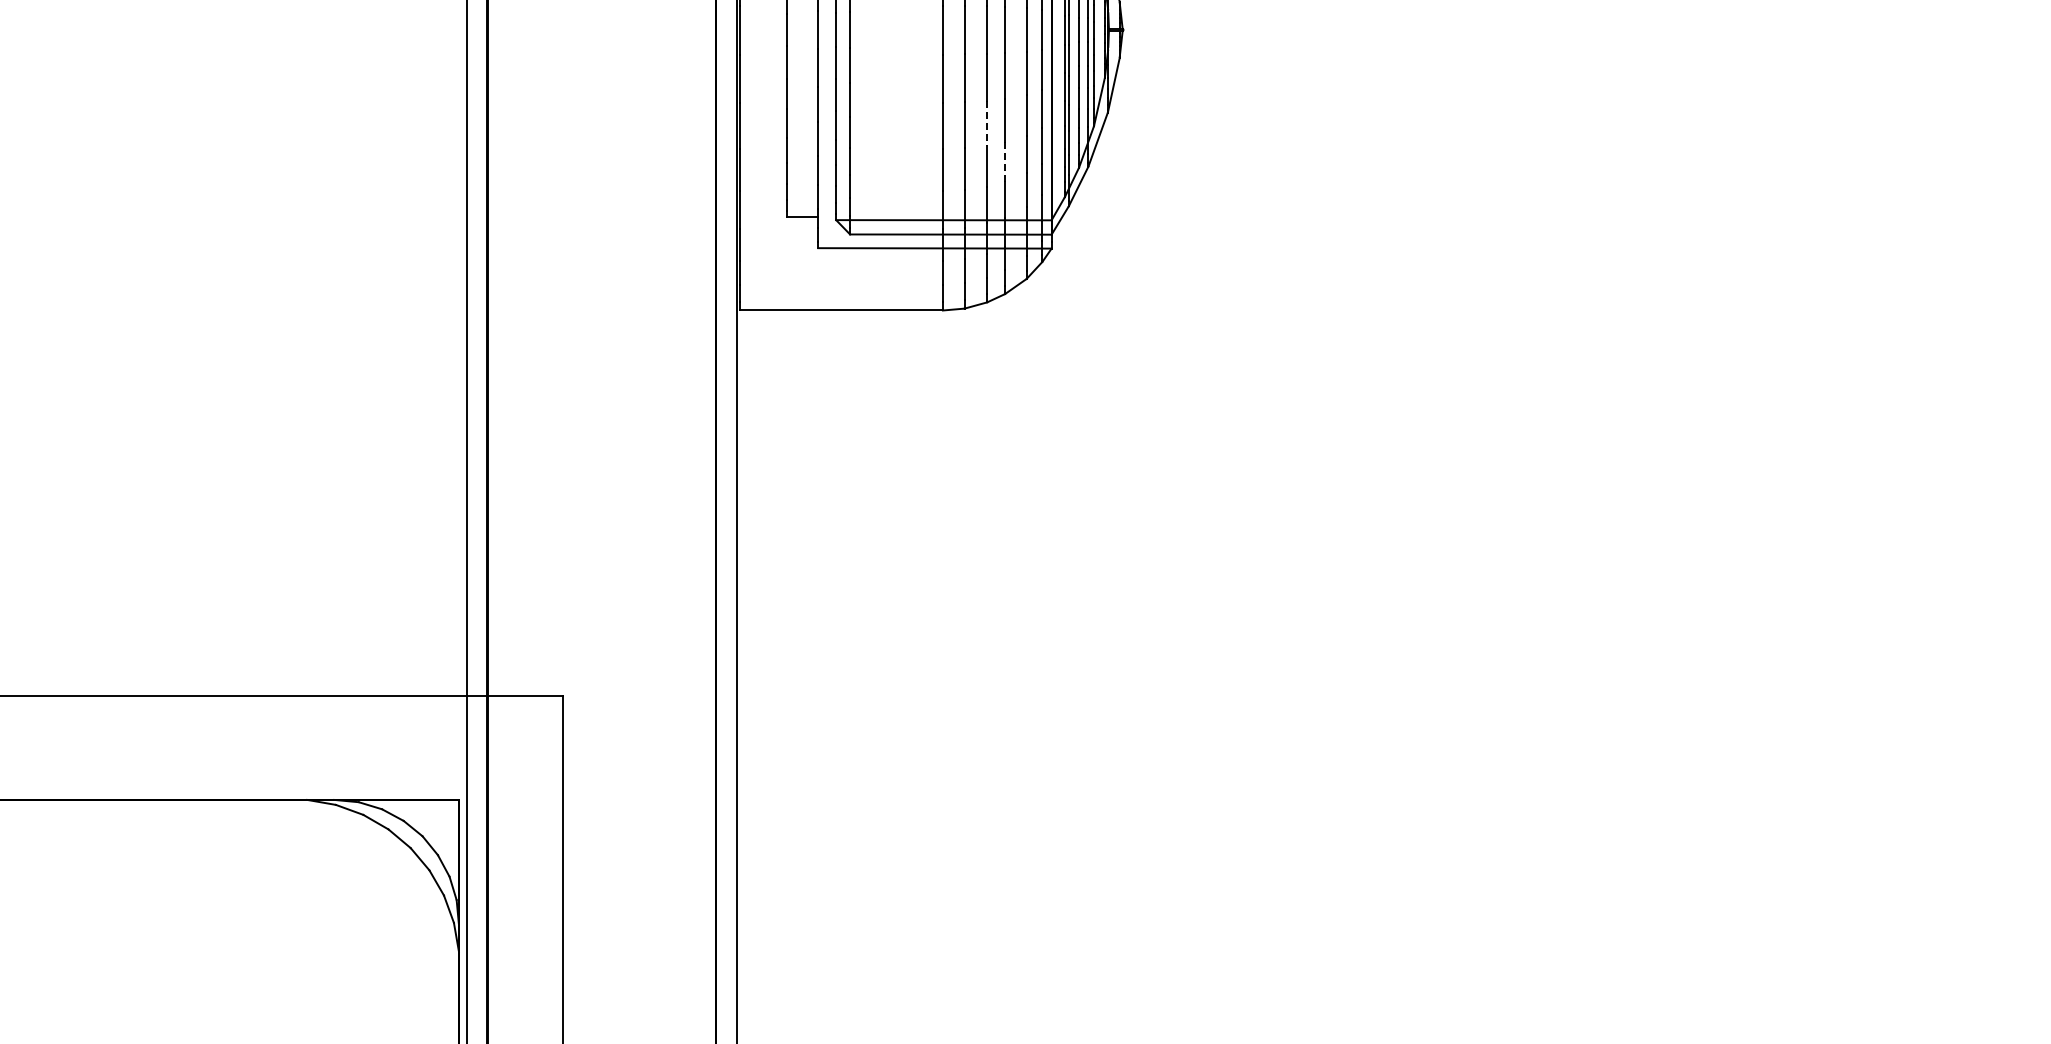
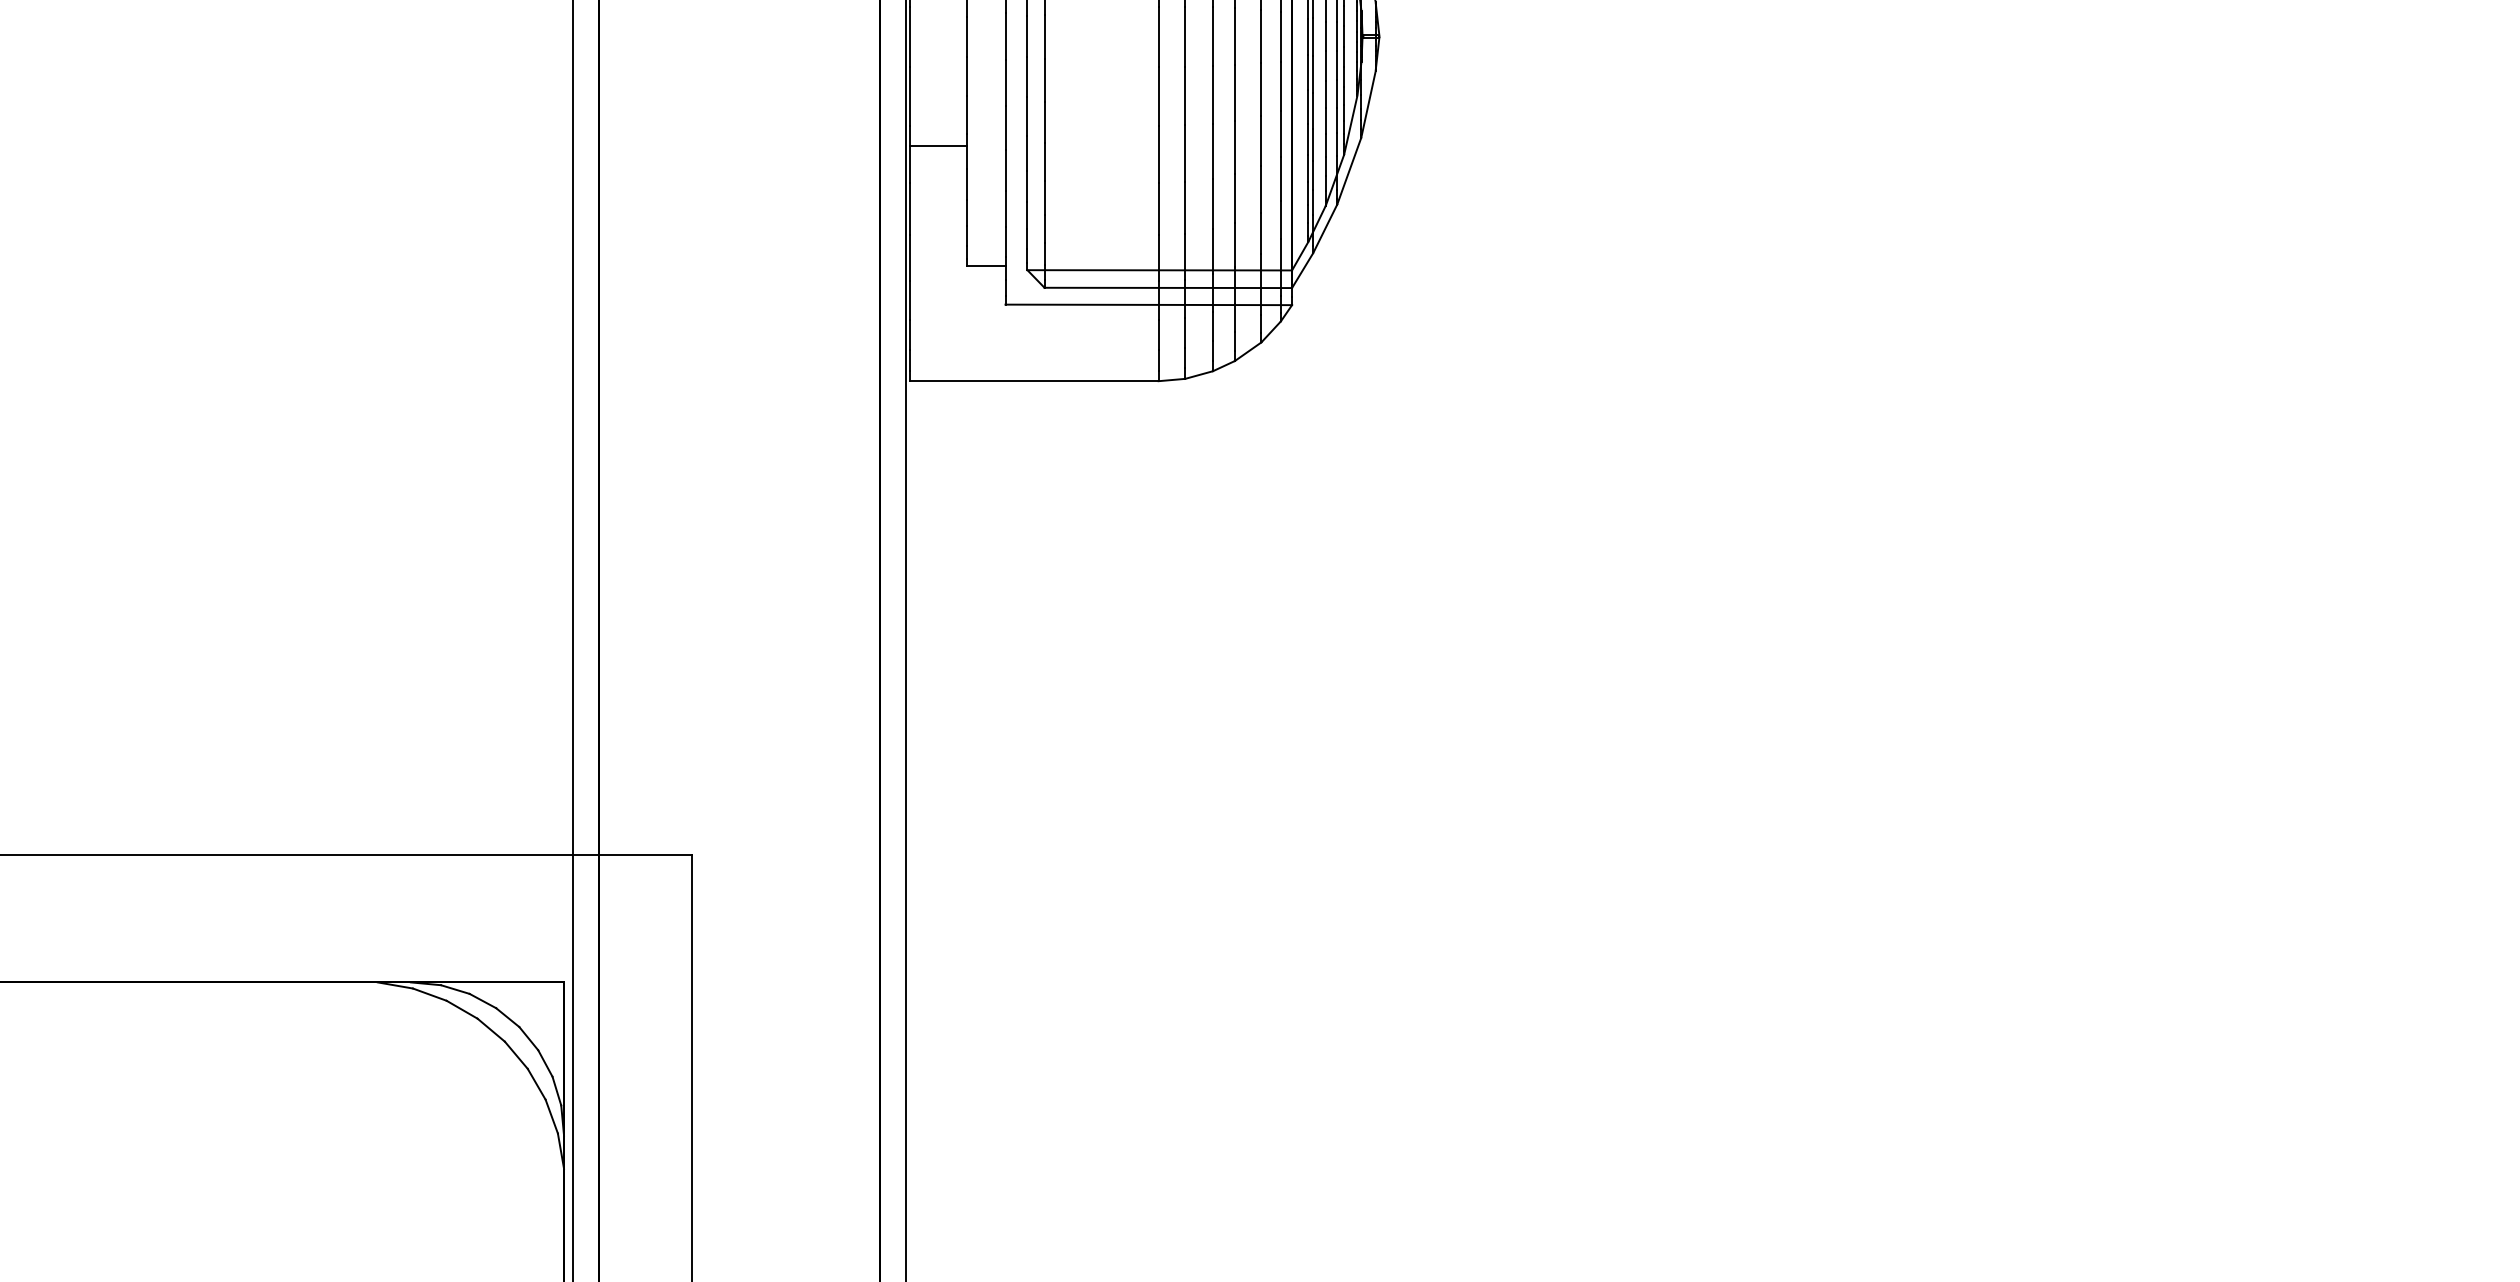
line: (763, 119) -> (938, 146), added
line: (987, 123) -> (1213, 151), dashed -> solid
line: (1005, 162) -> (1235, 199), dashed -> solid

